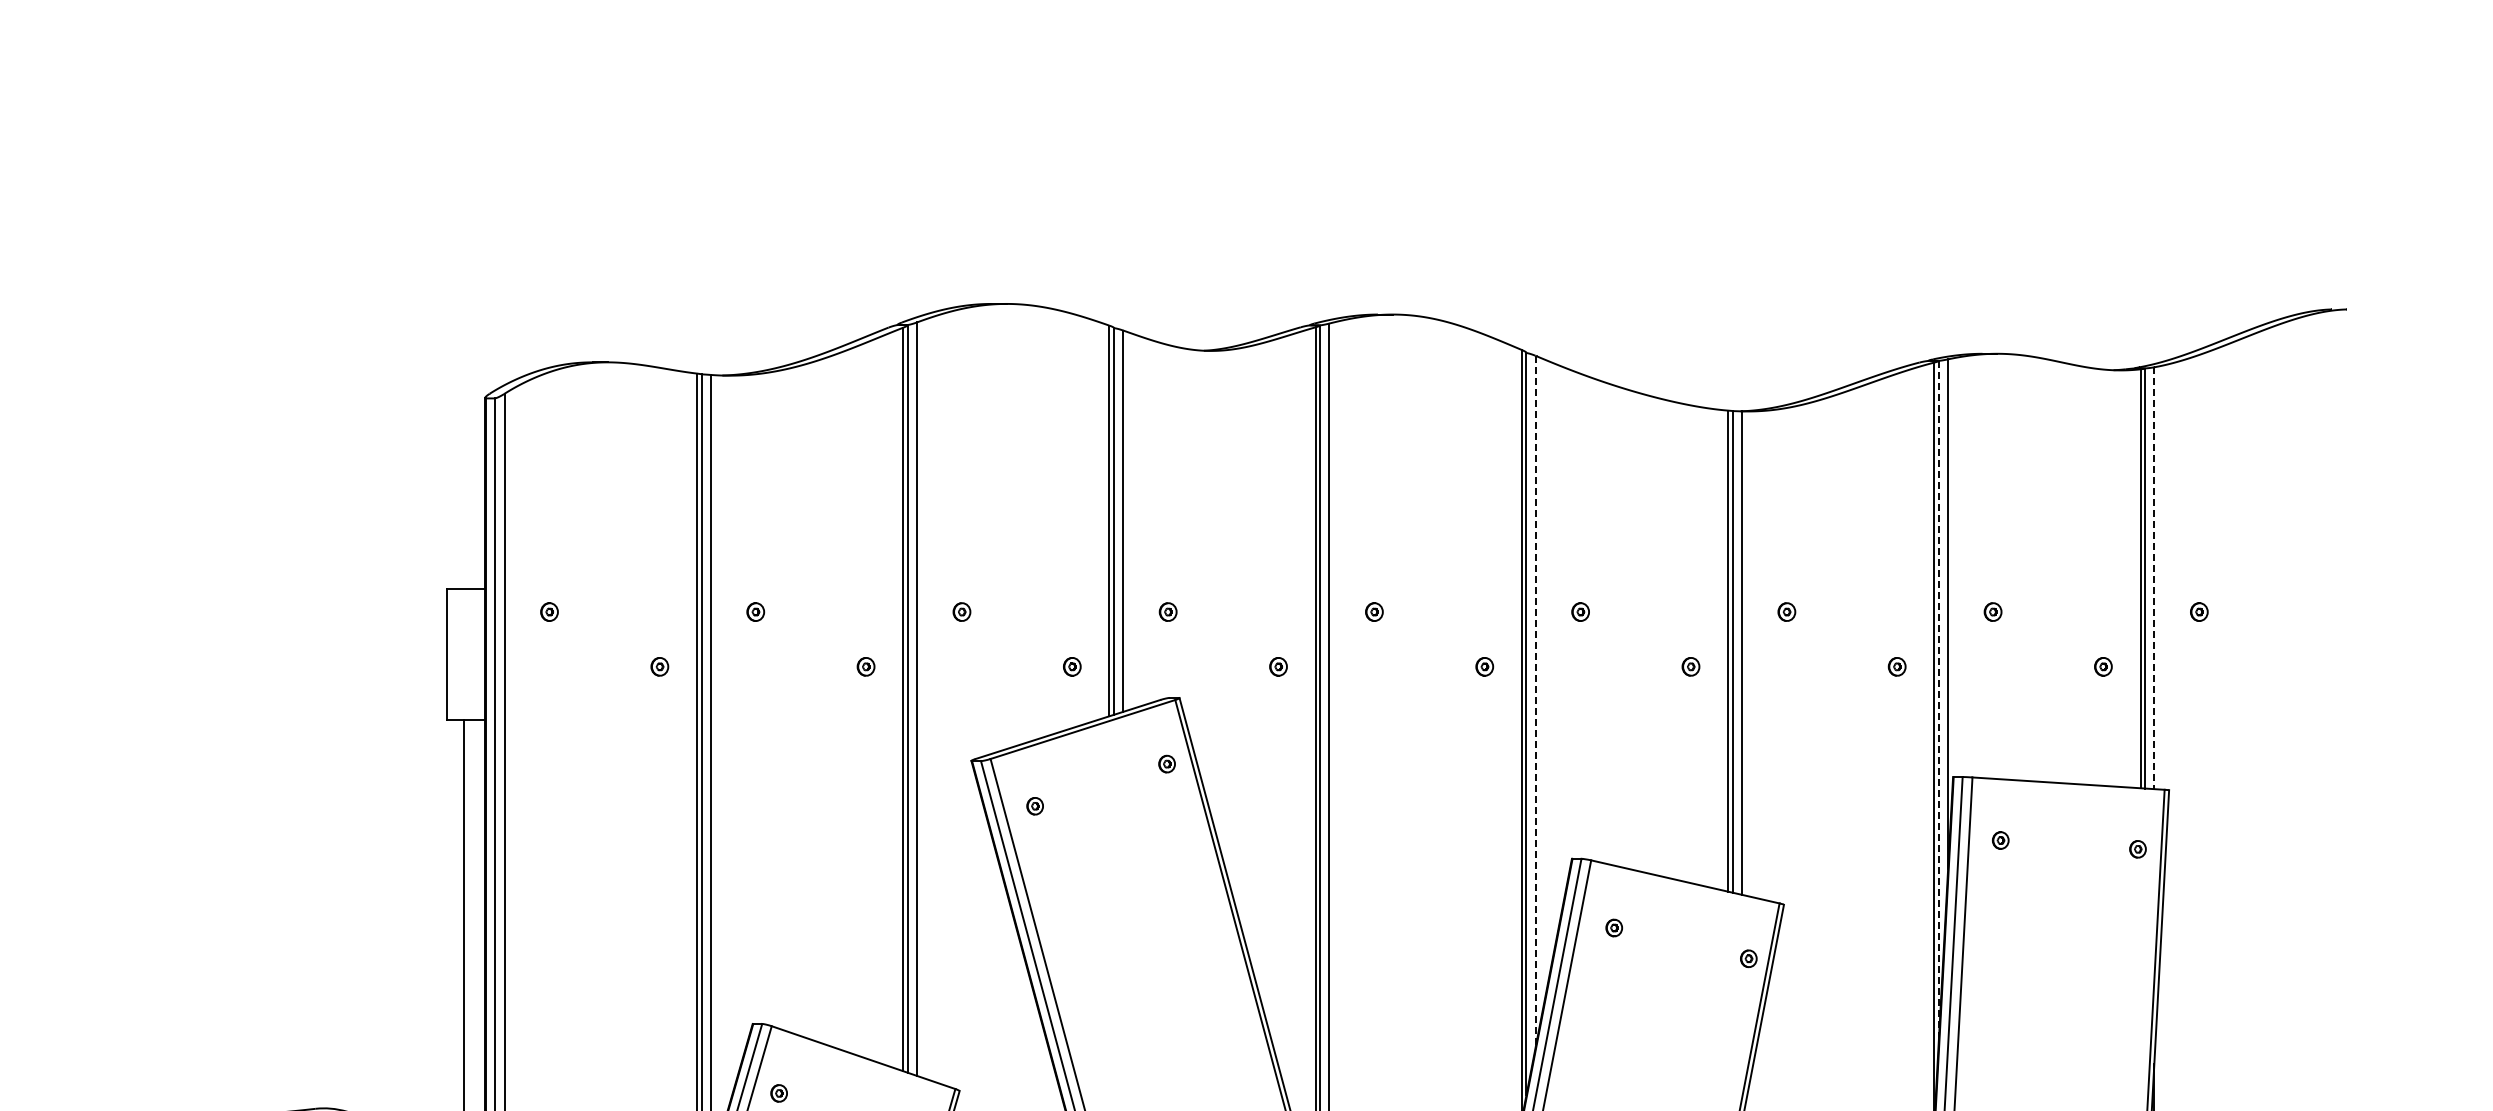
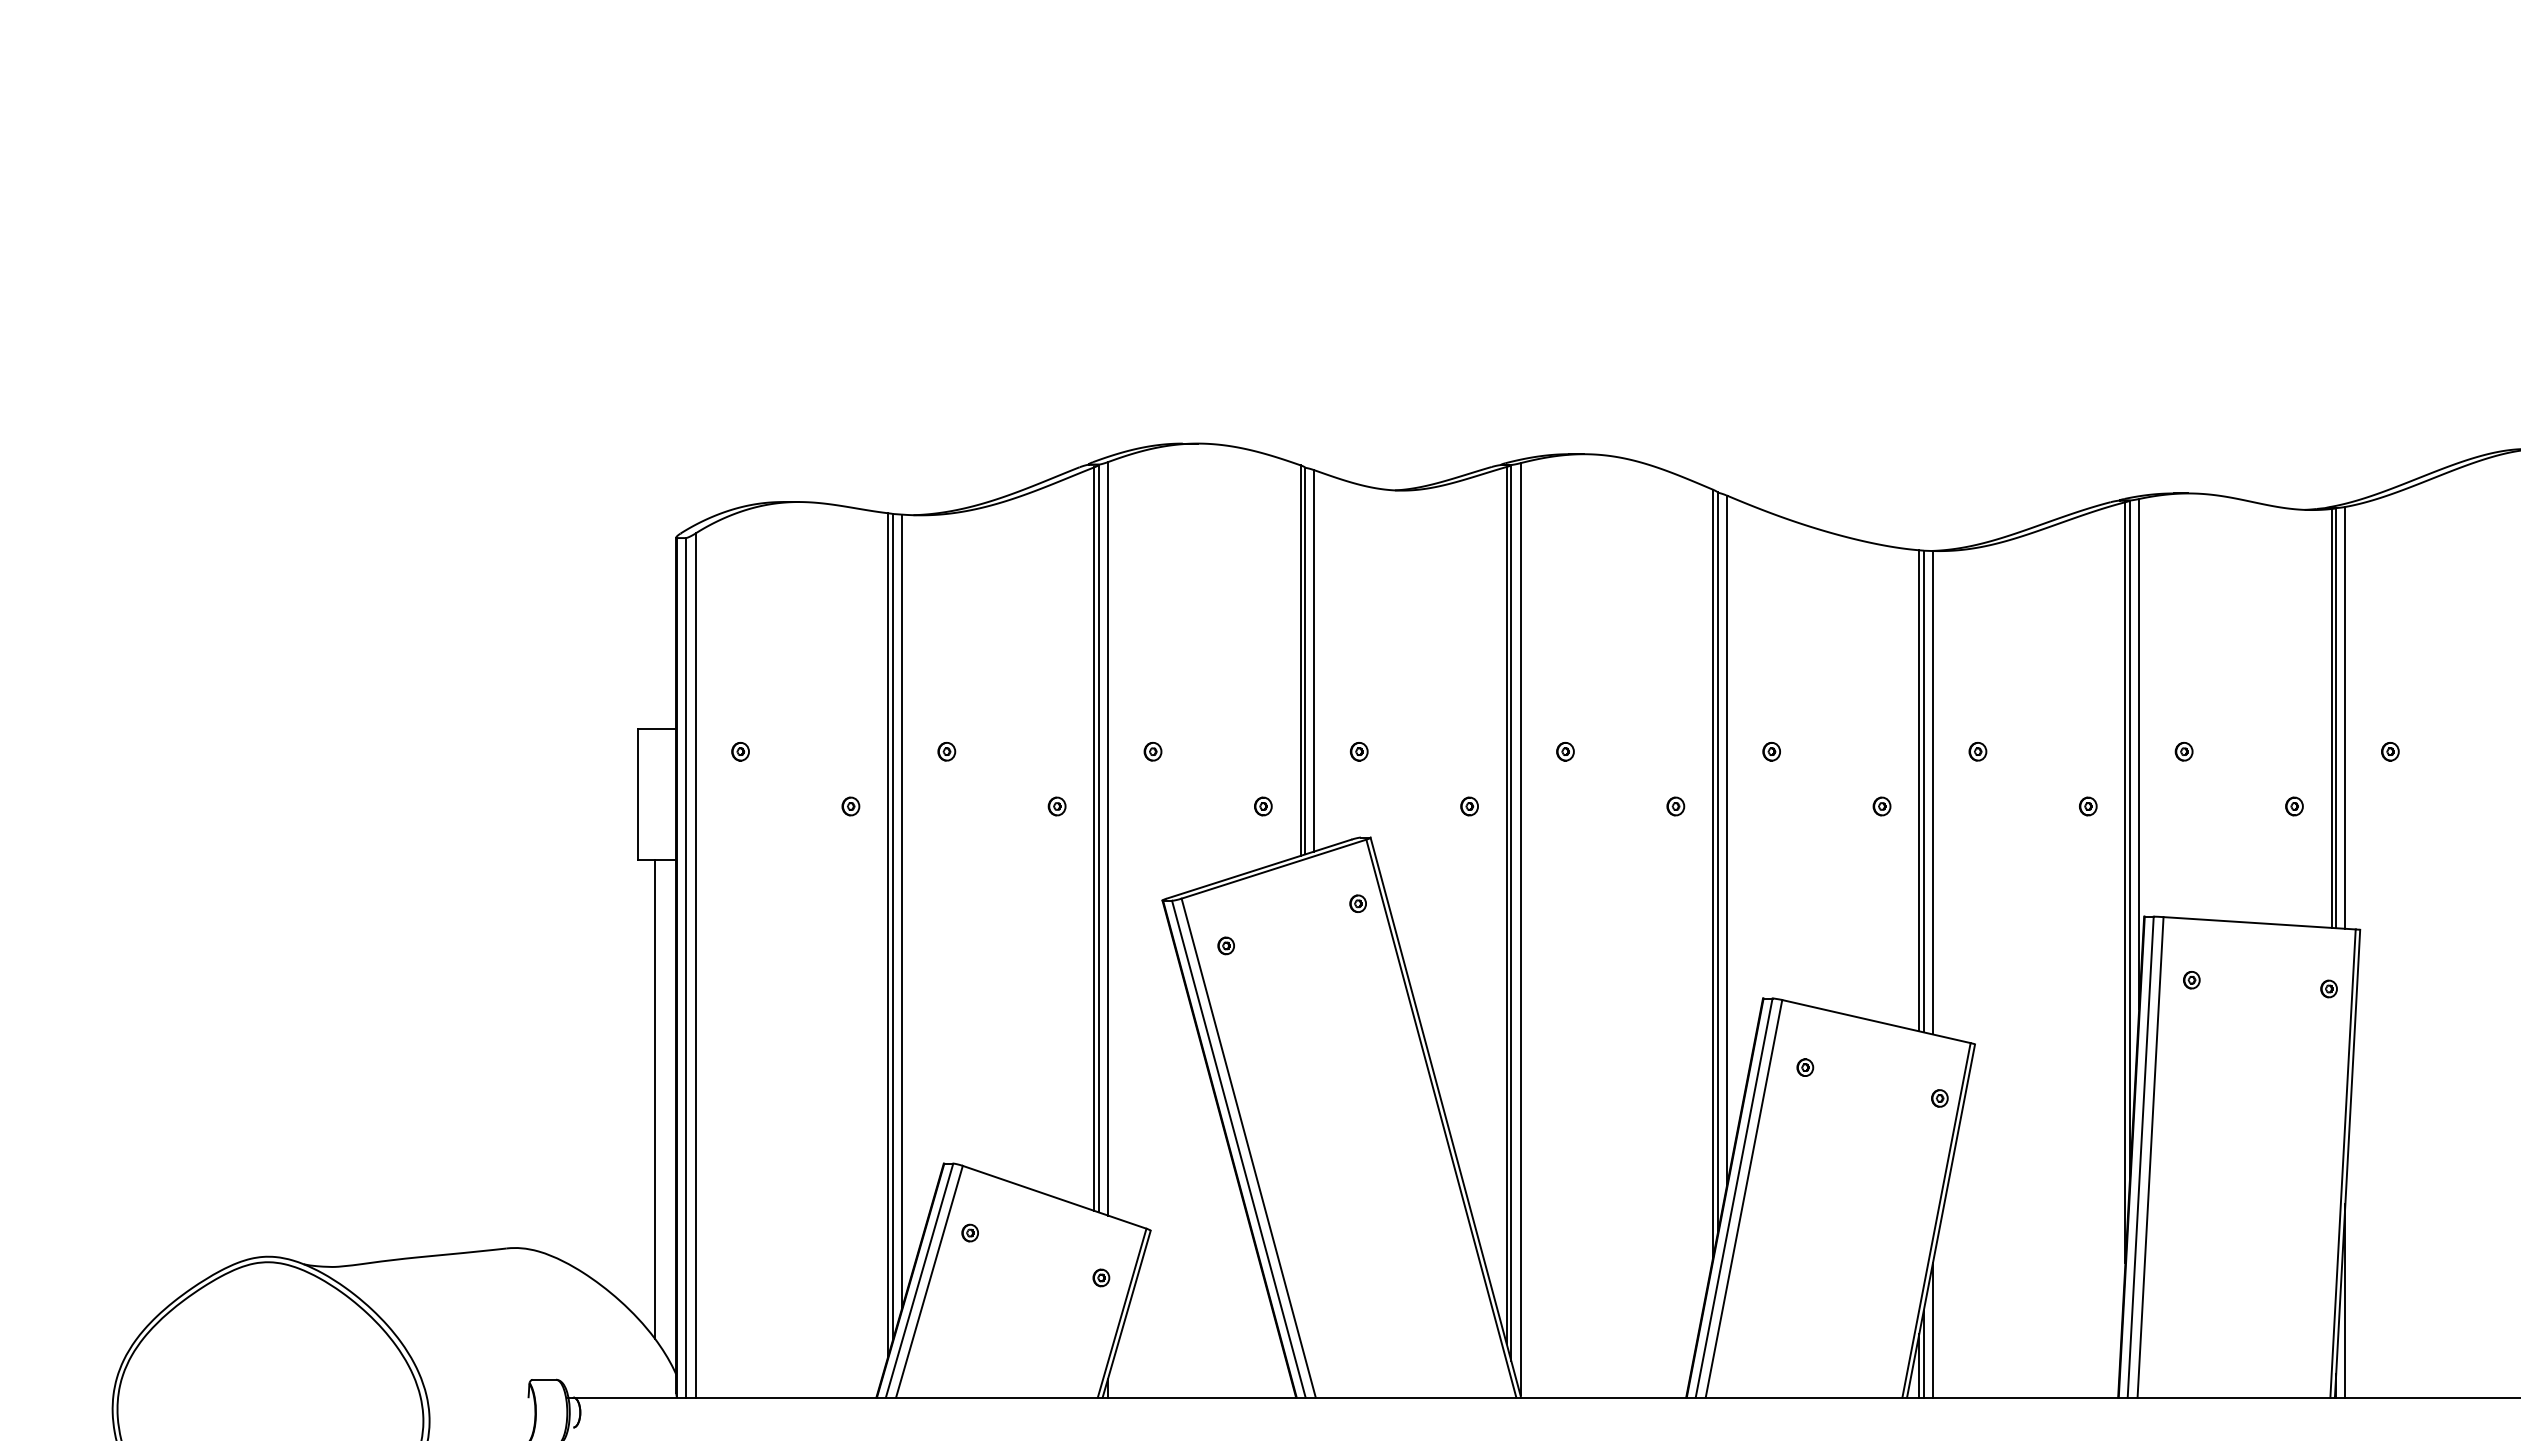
line: (2154, 577) -> (2345, 717), dashed -> solid
line: (1938, 700) -> (2129, 840), dashed -> solid
line: (1535, 701) -> (1726, 841), dashed -> solid

